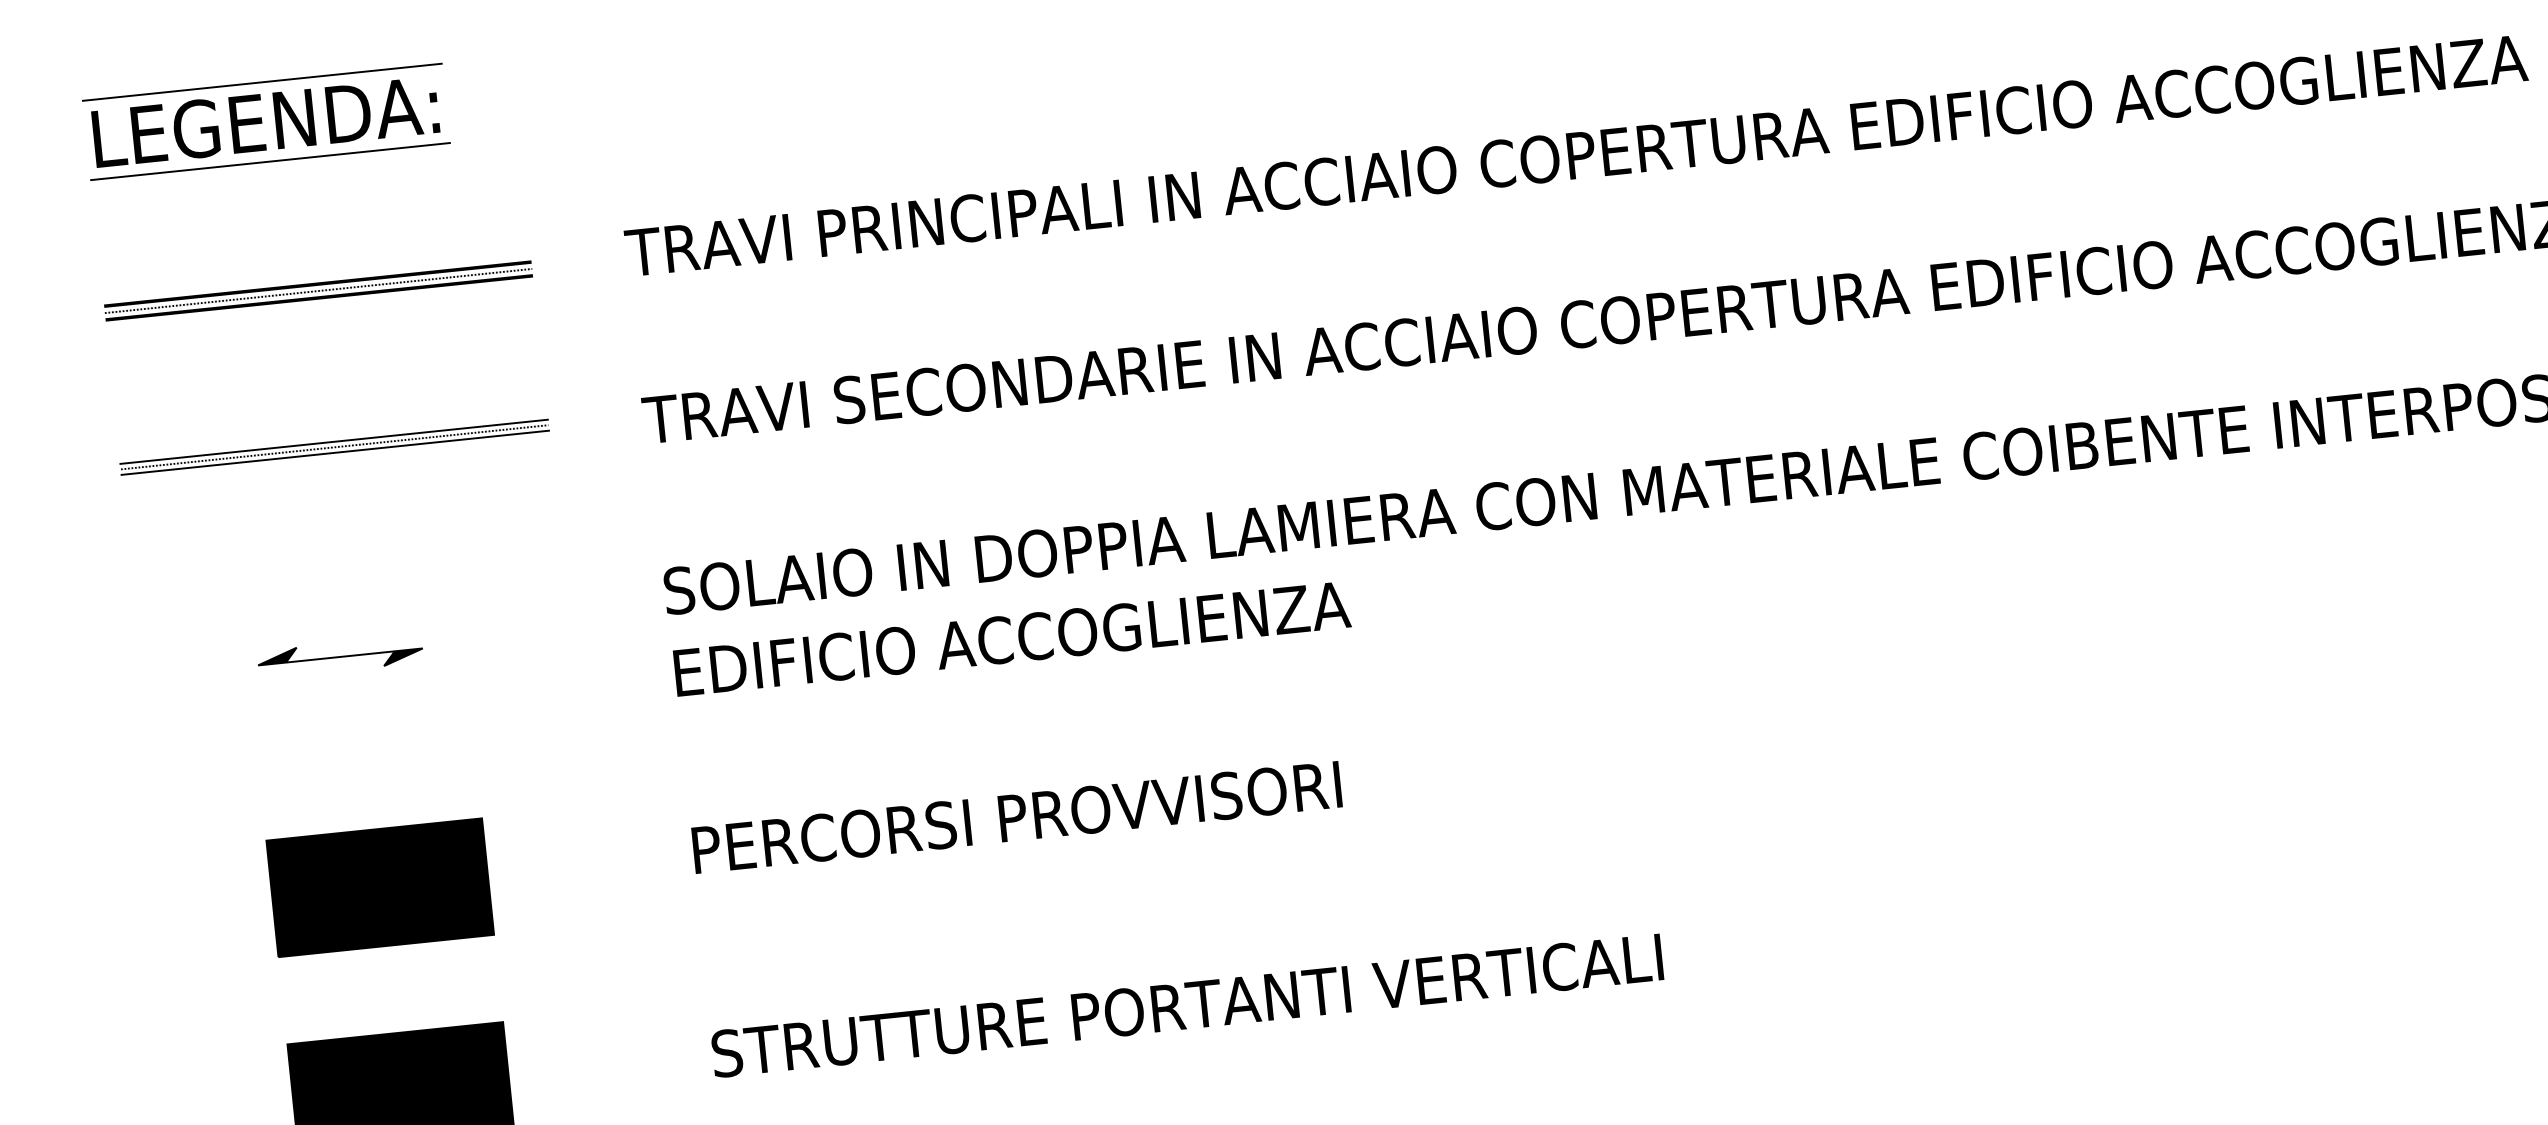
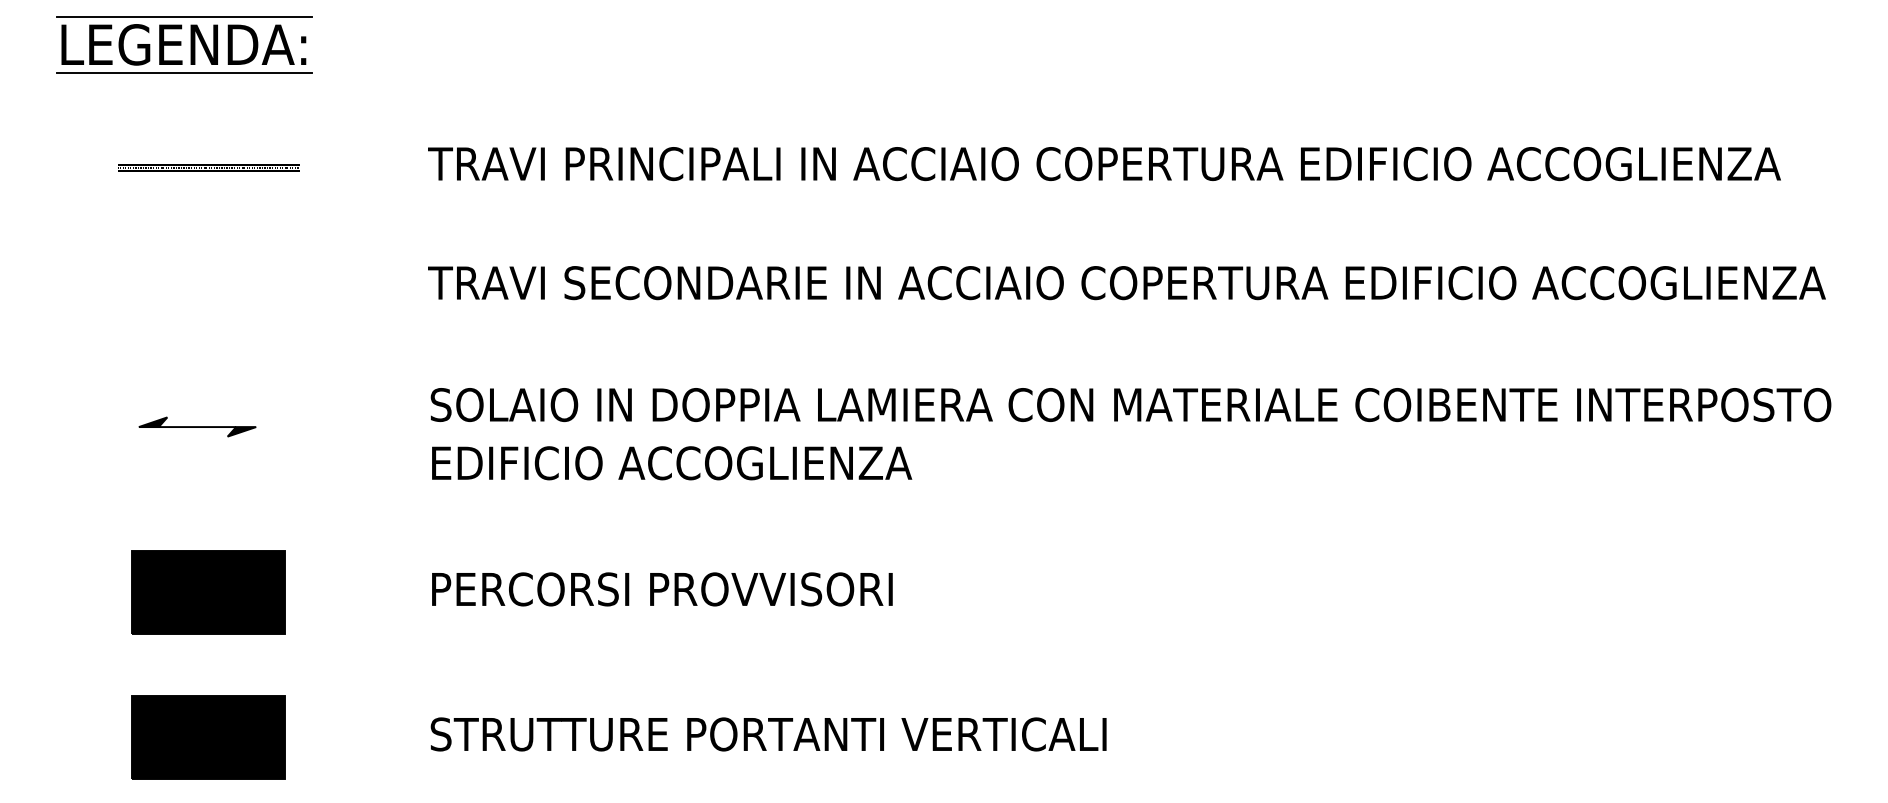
part: (318, 290) -> (208, 167), size x0.6
part: (334, 446) -> (208, 278), removed

